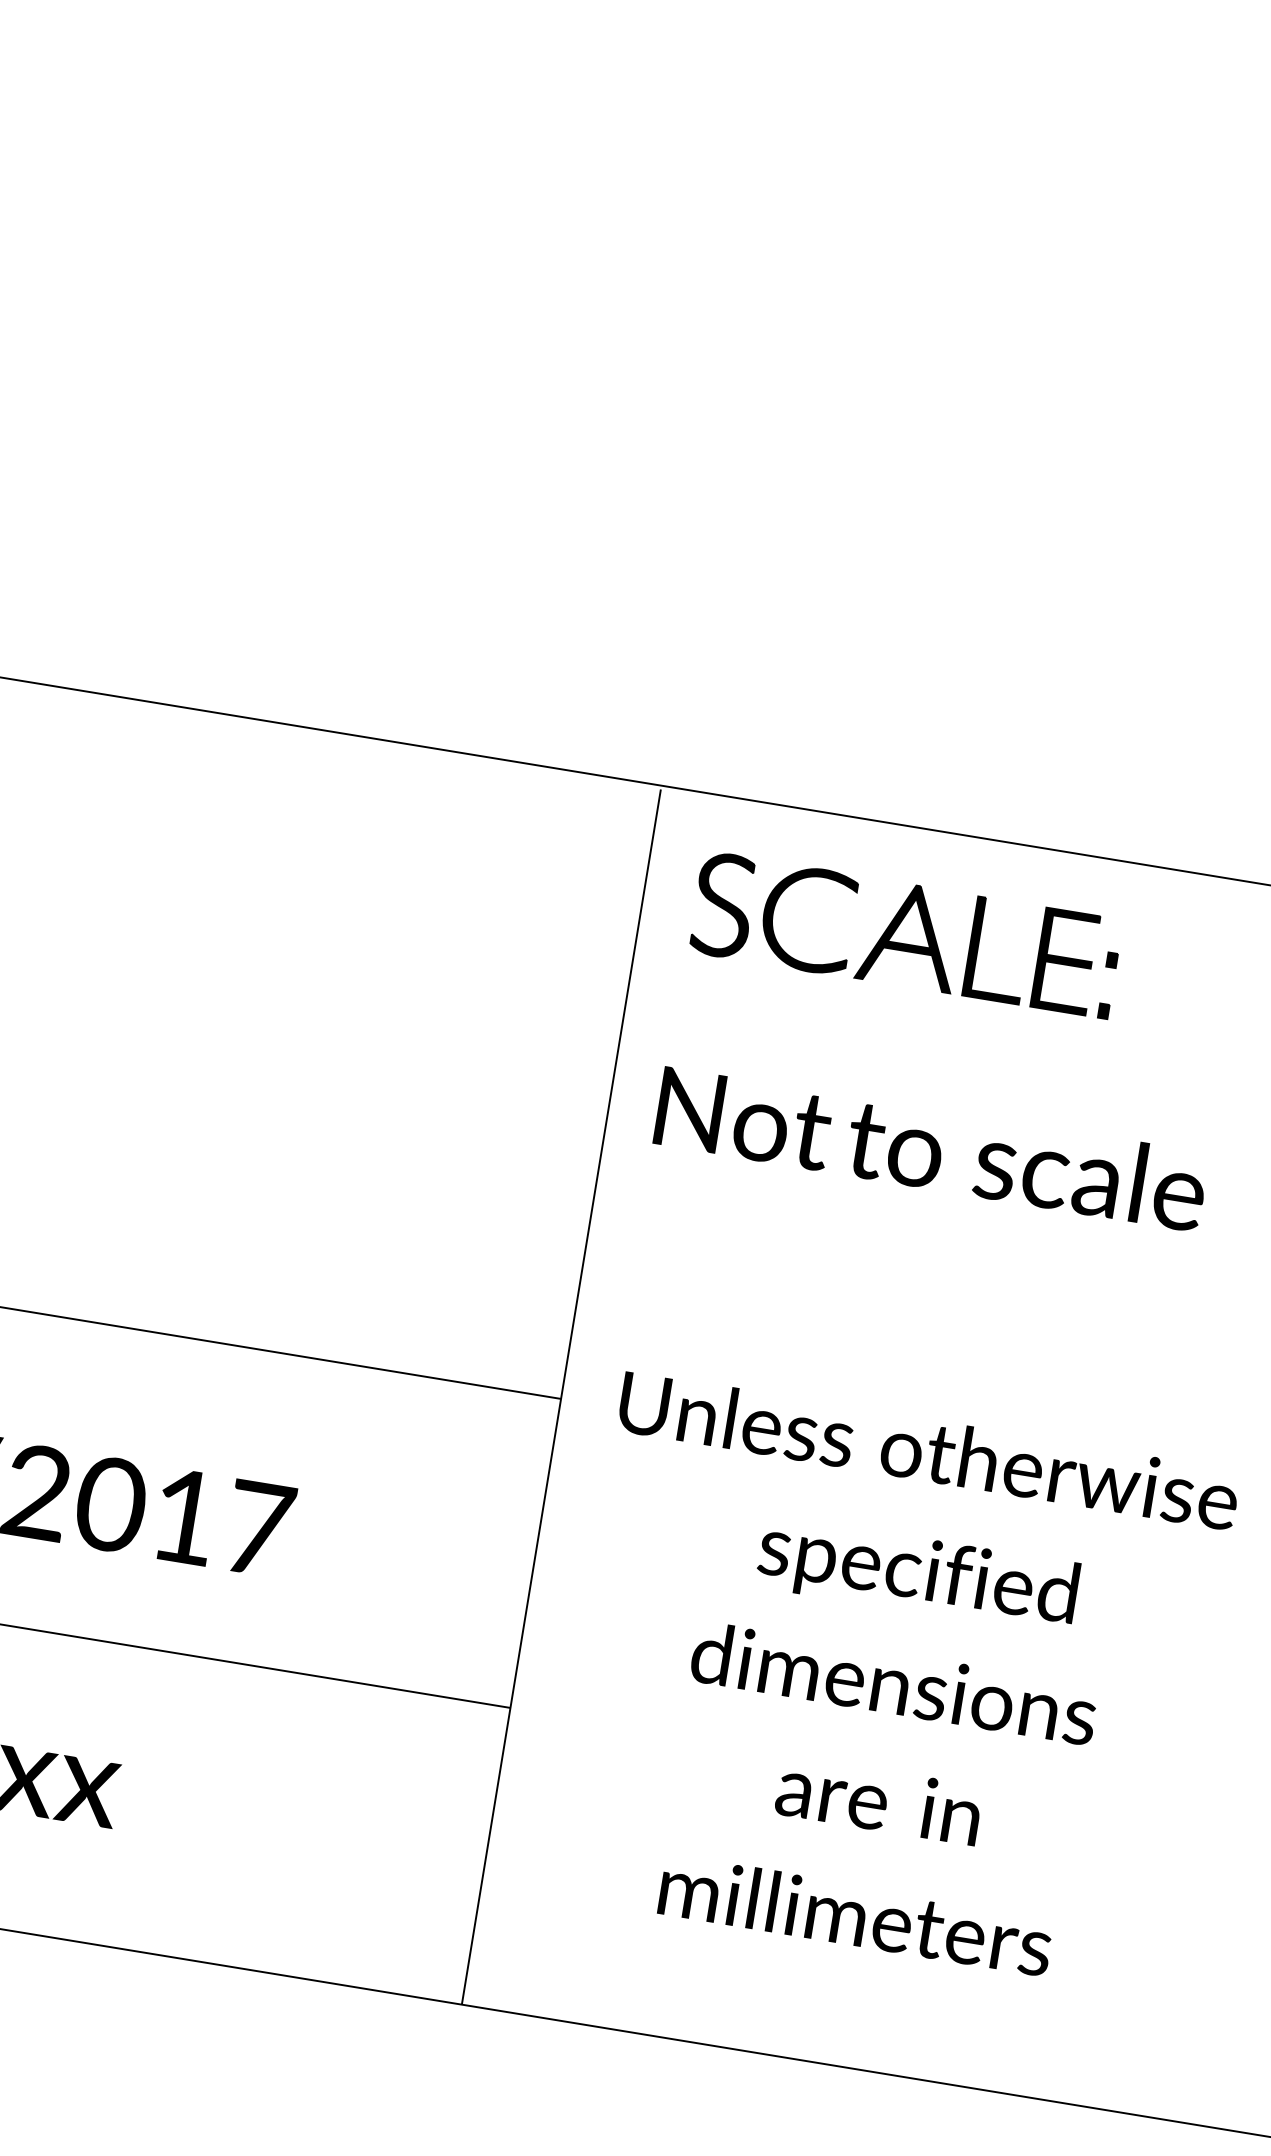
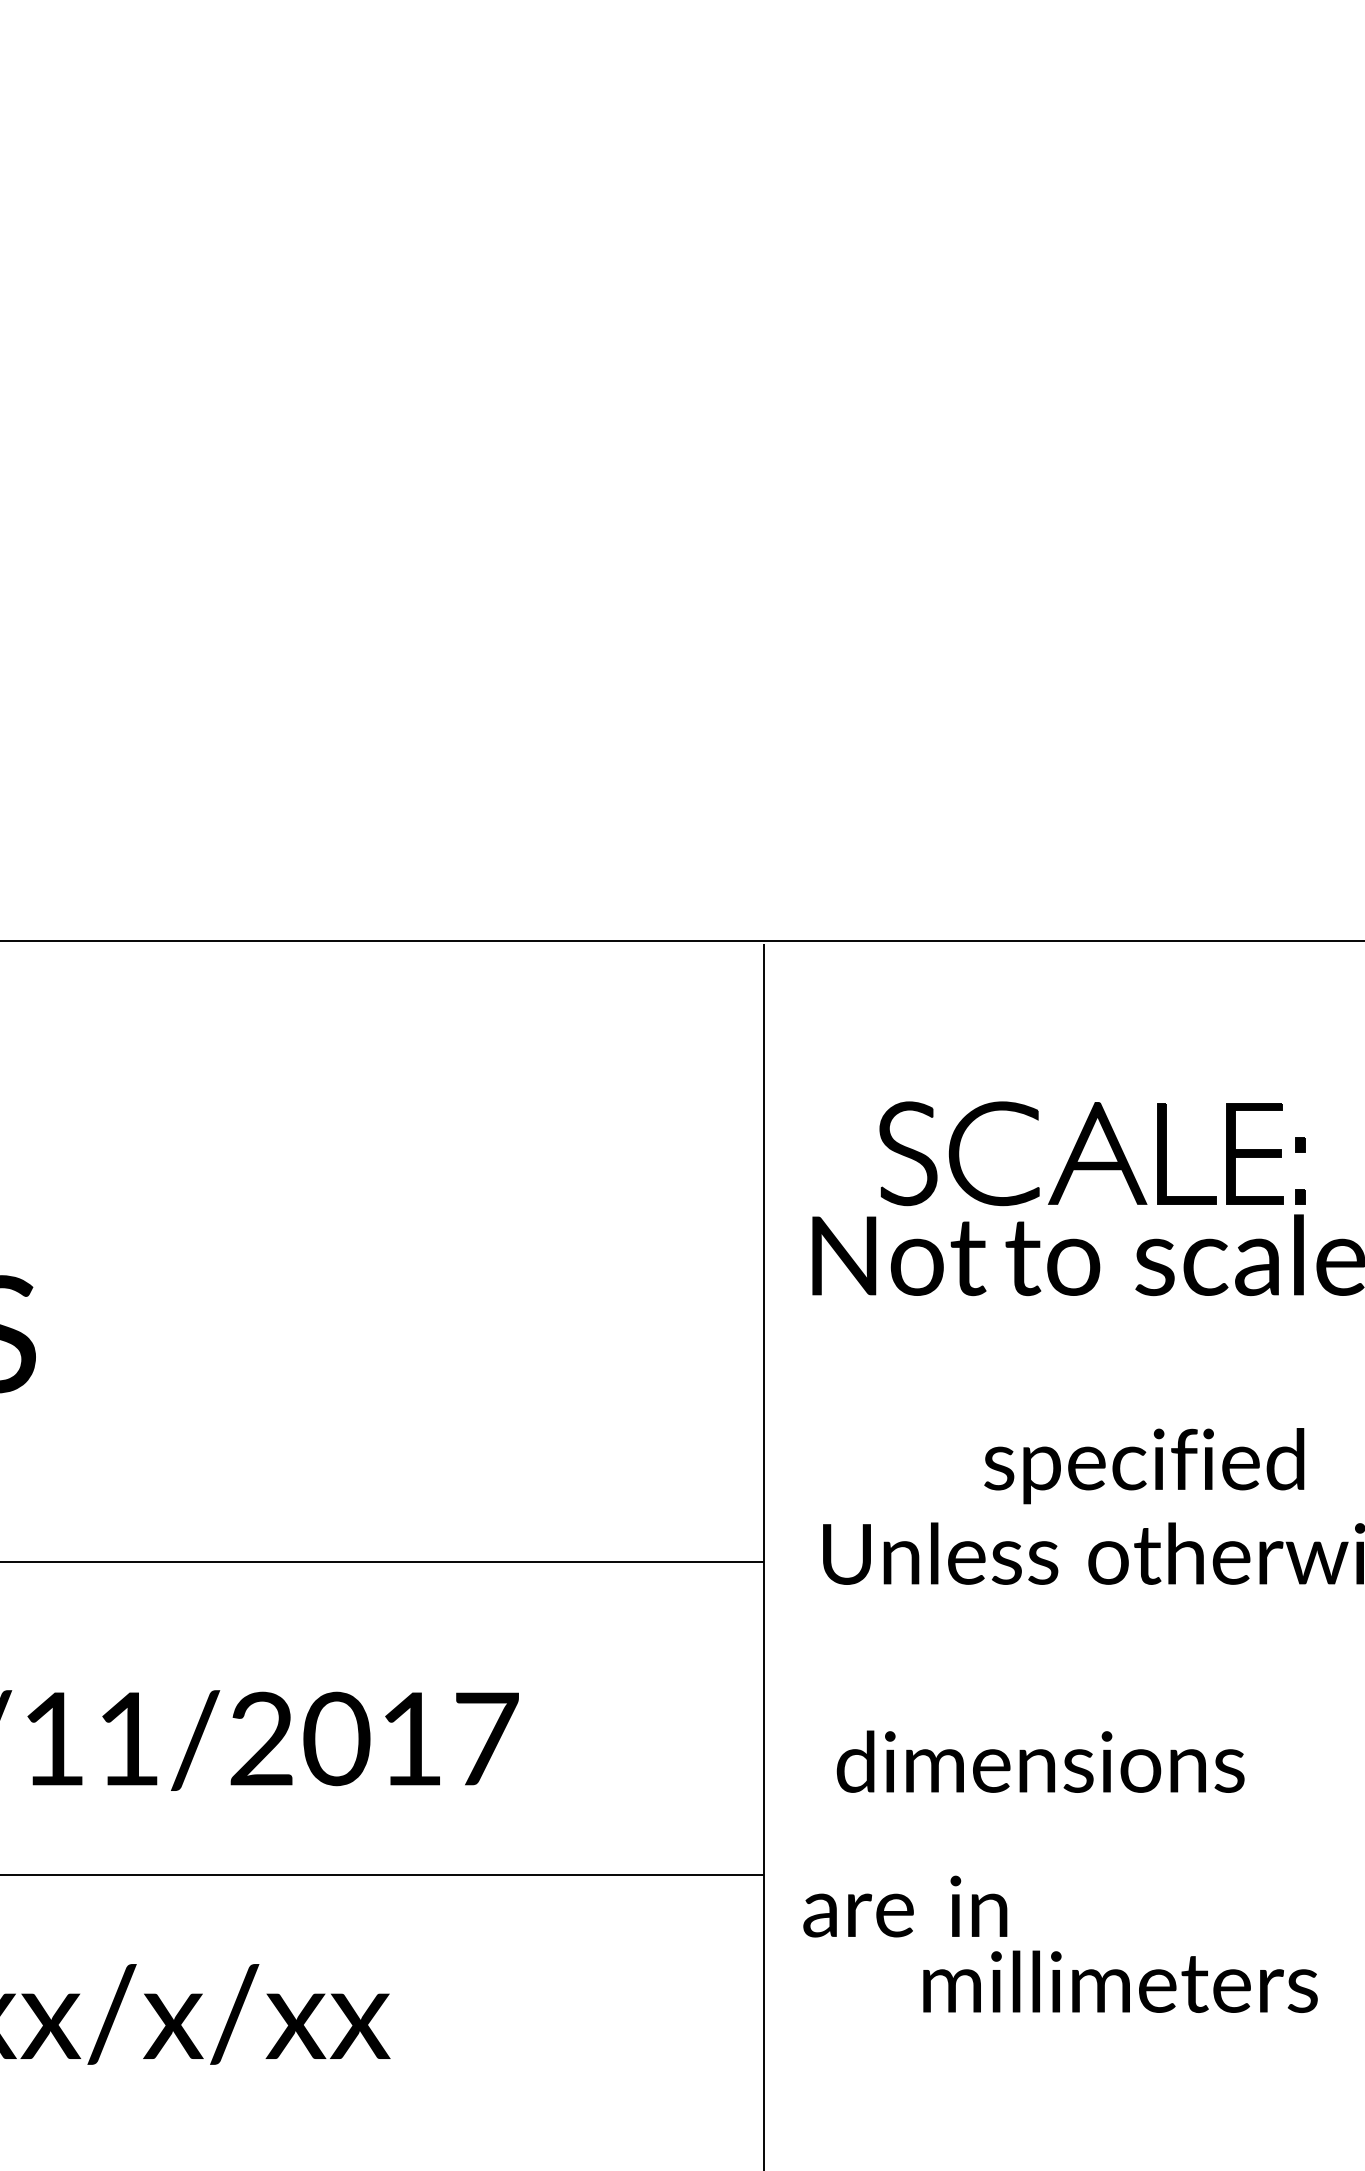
part: (905, 934) -> (1092, 1153), moved
text: (918, 1575) -> (1144, 1466), moved
text: (894, 1683) -> (1040, 1761), moved
text: (879, 1800) -> (905, 1906), moved
text: (856, 1914) -> (1120, 1981), moved

